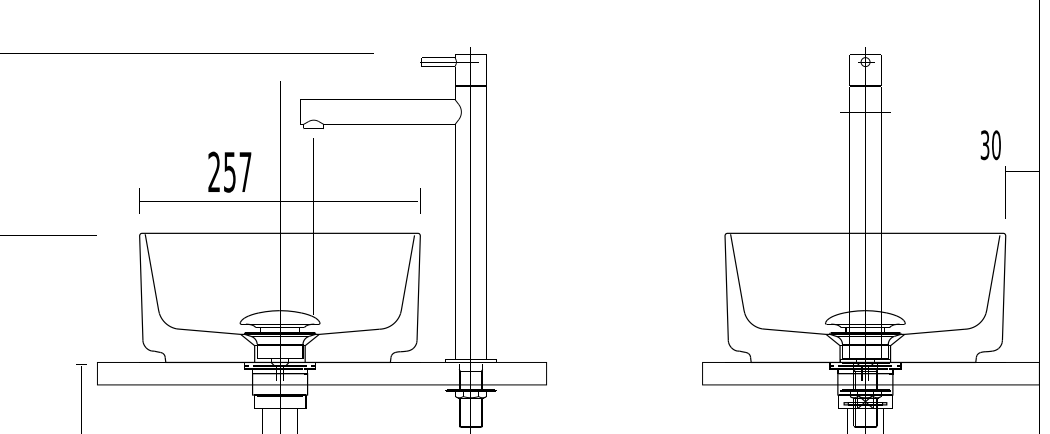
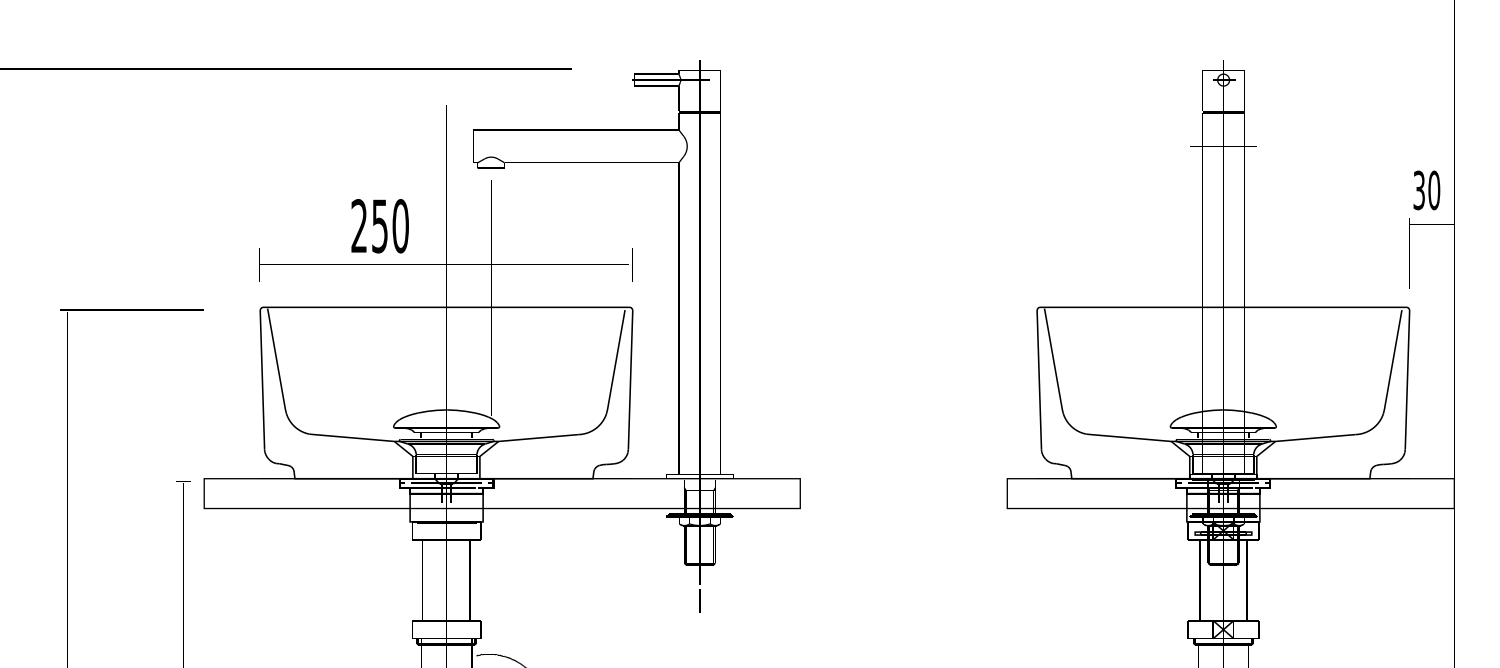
text: (990, 145) -> (1426, 190), moved
text: (245, 172) -> (400, 226), 257 -> 250

